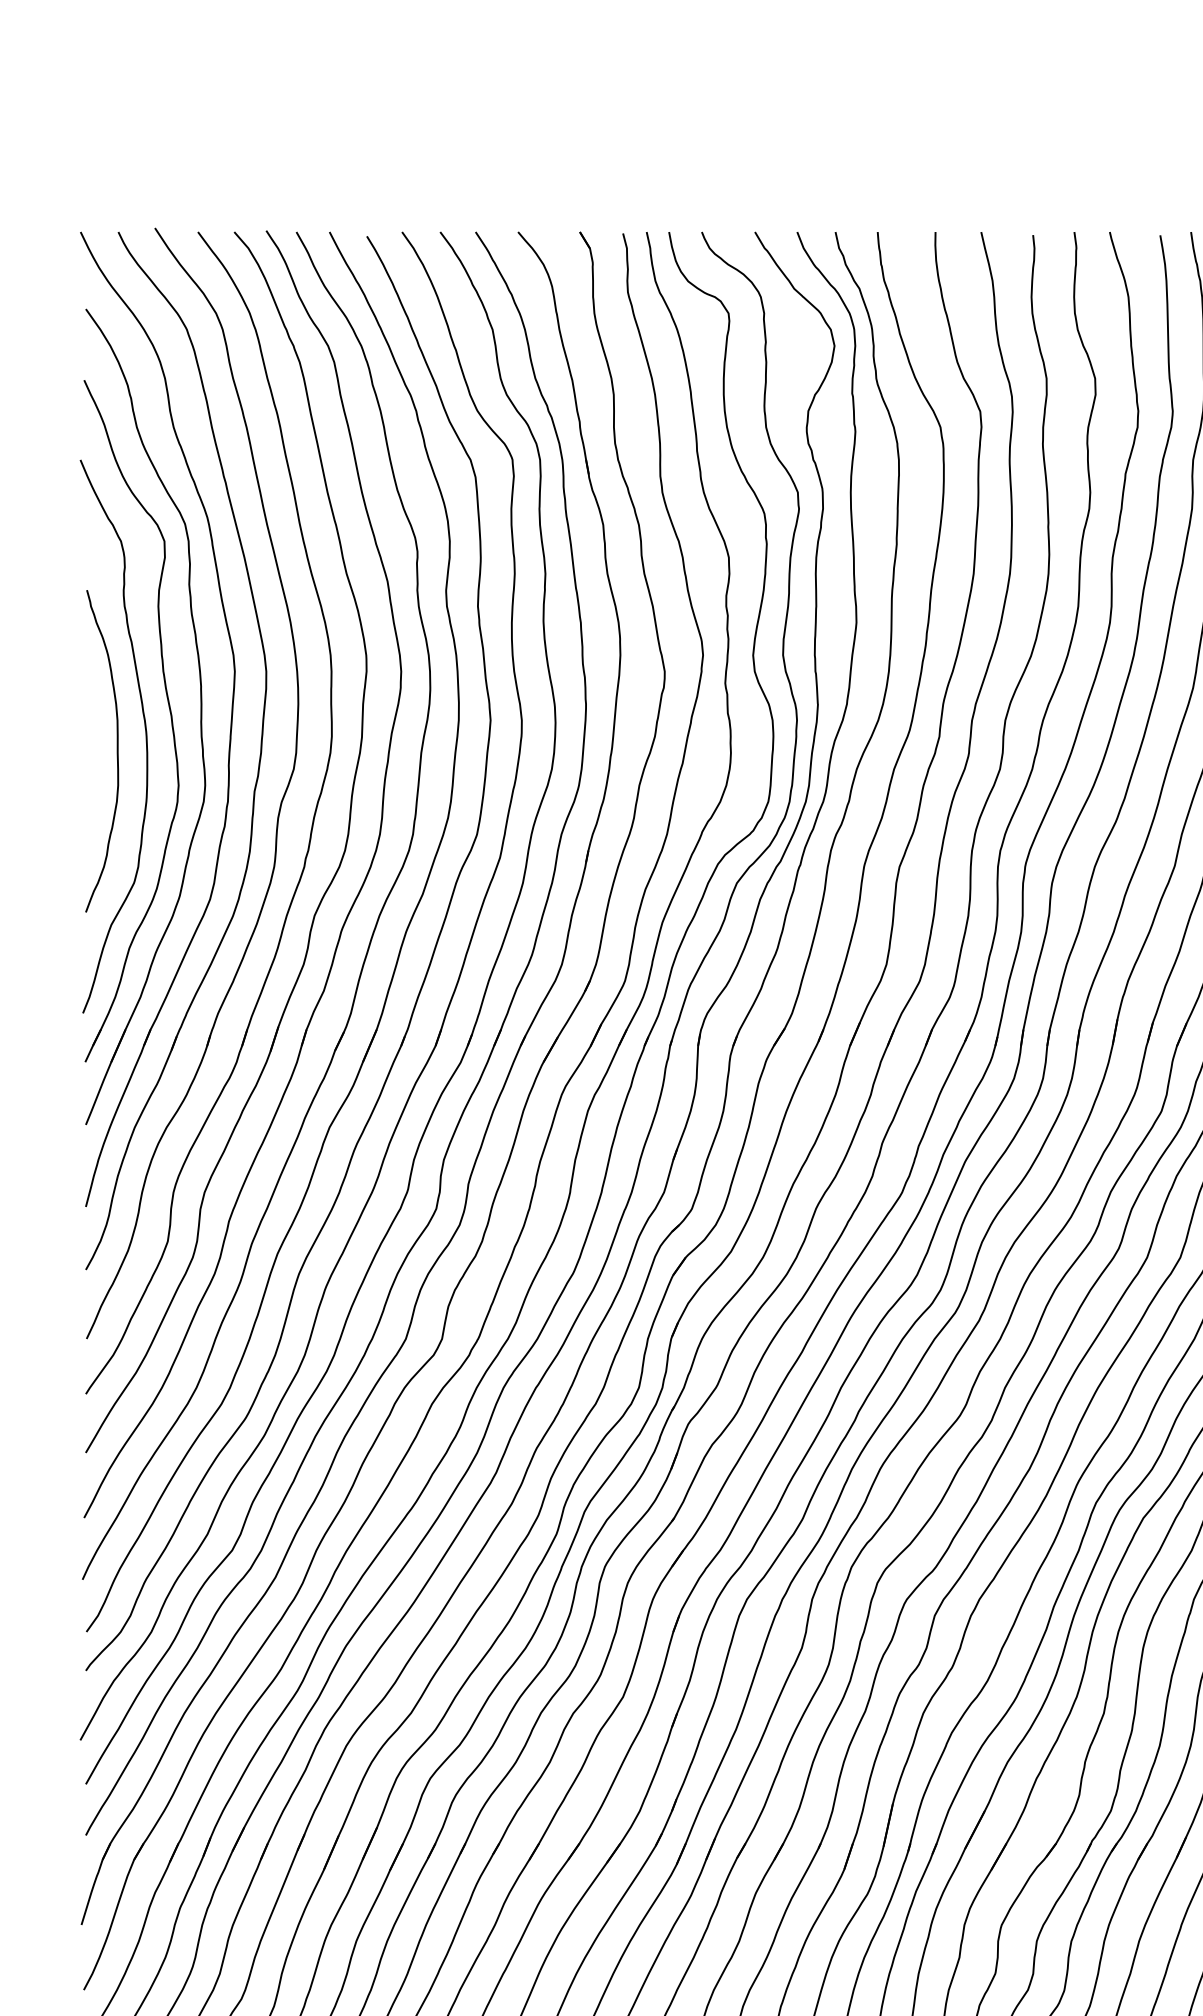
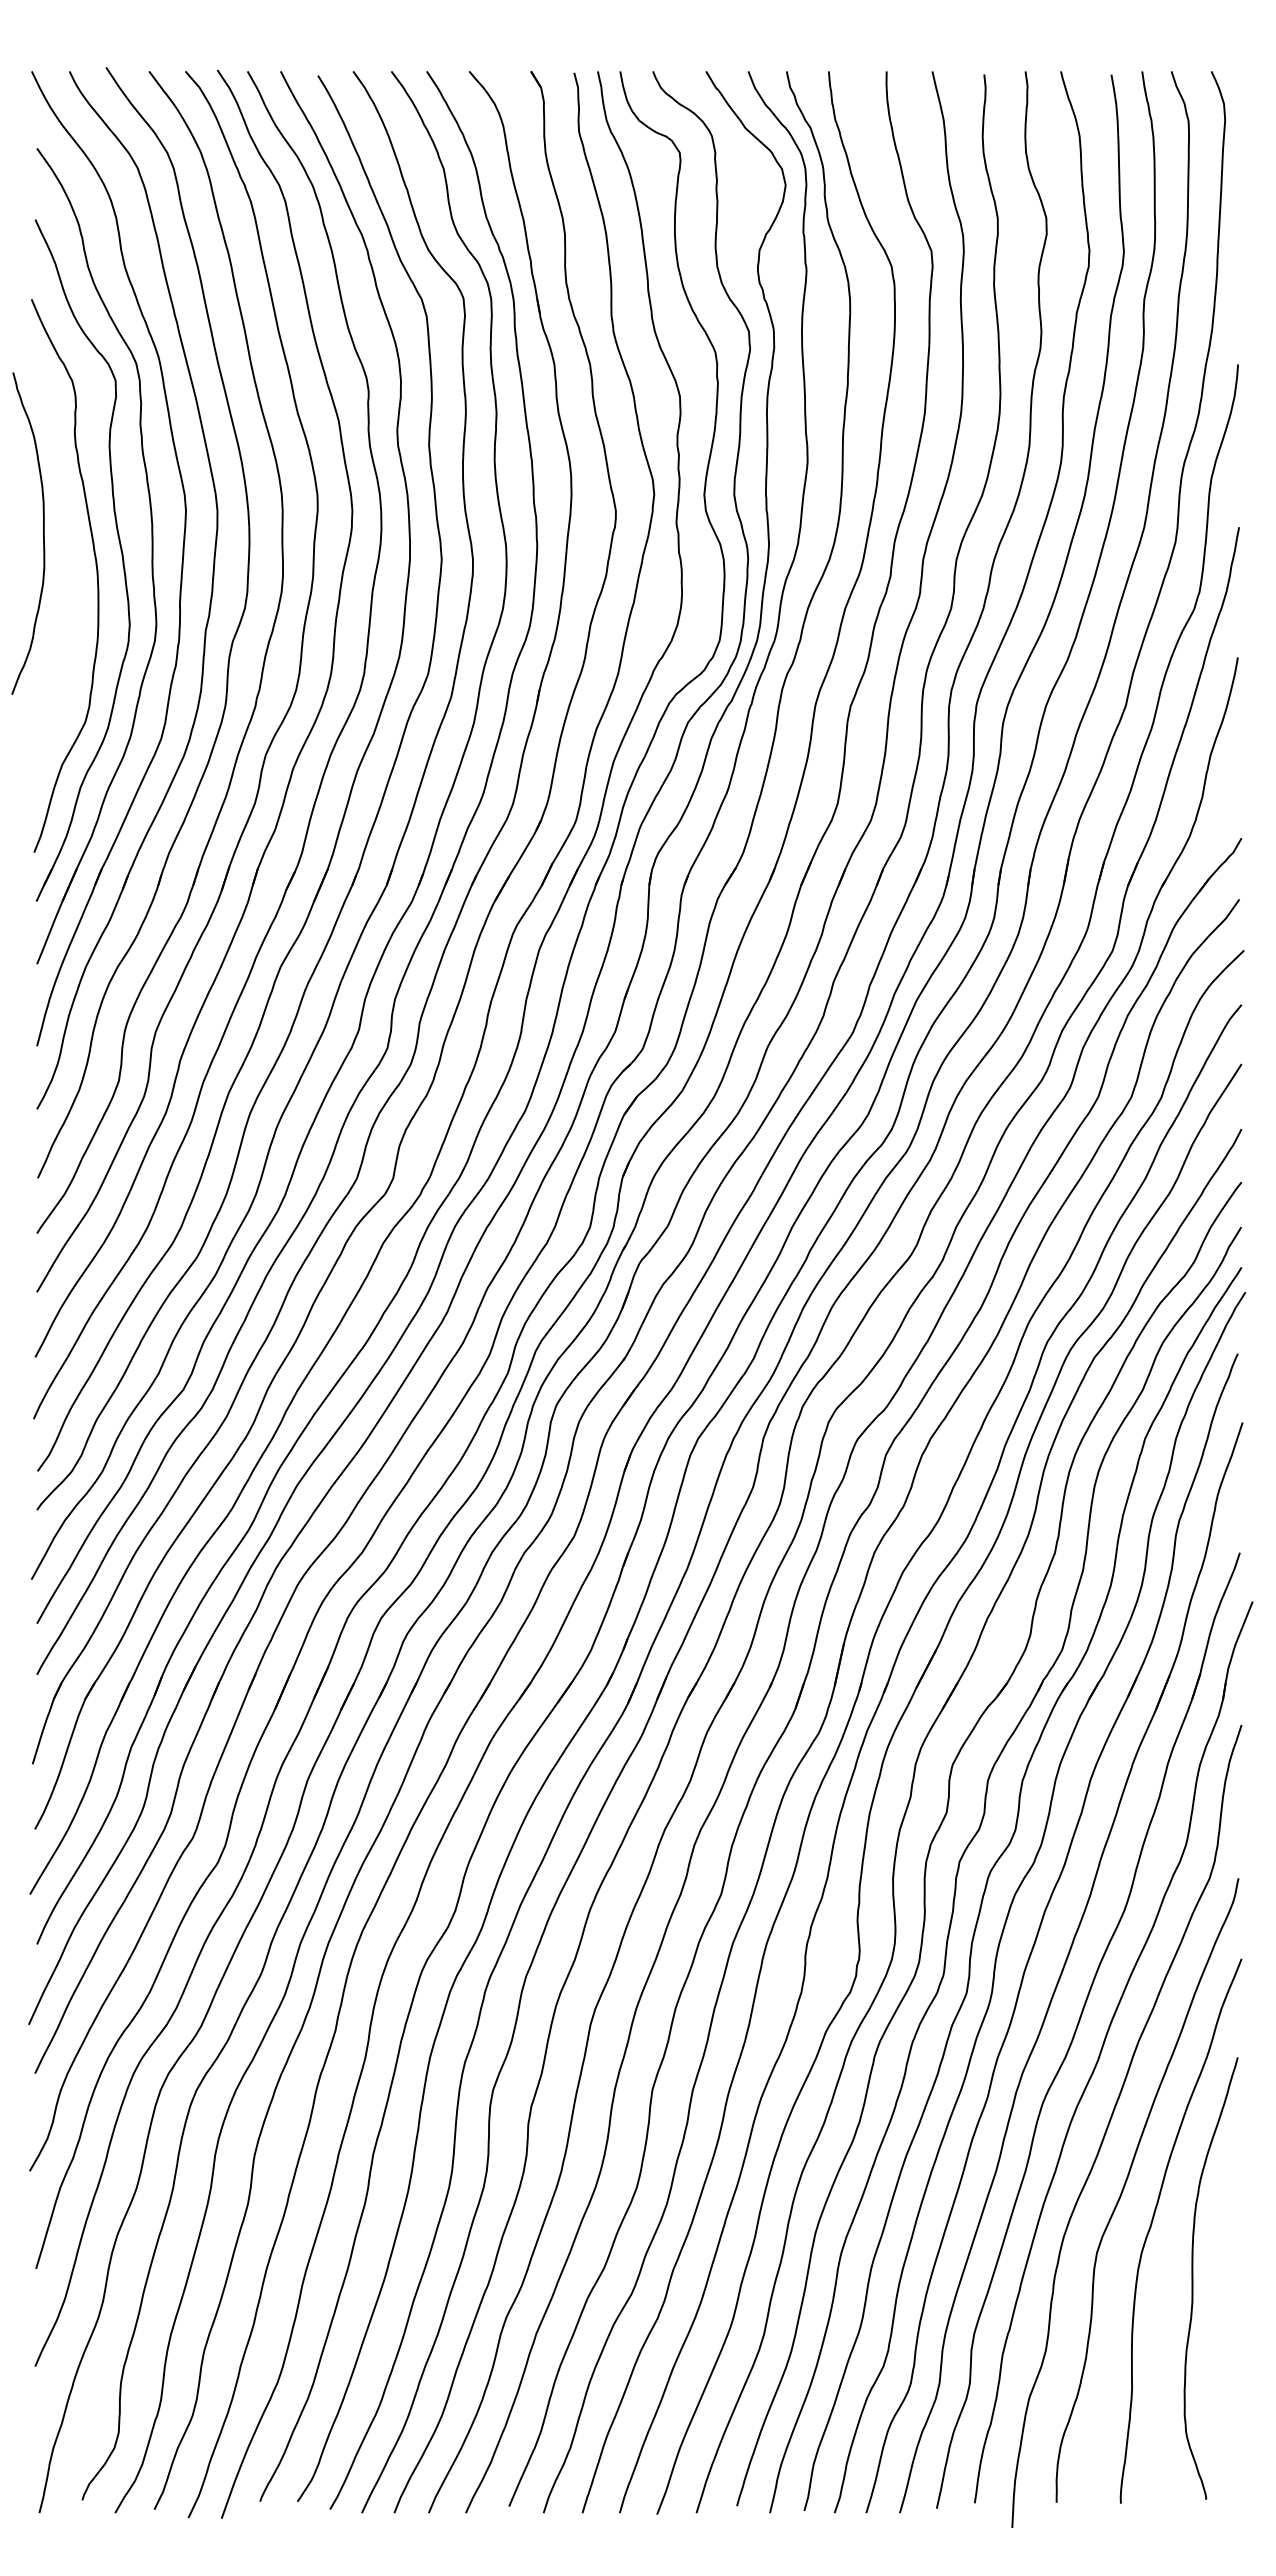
curve: (117, 751) -> (43, 533), moved

